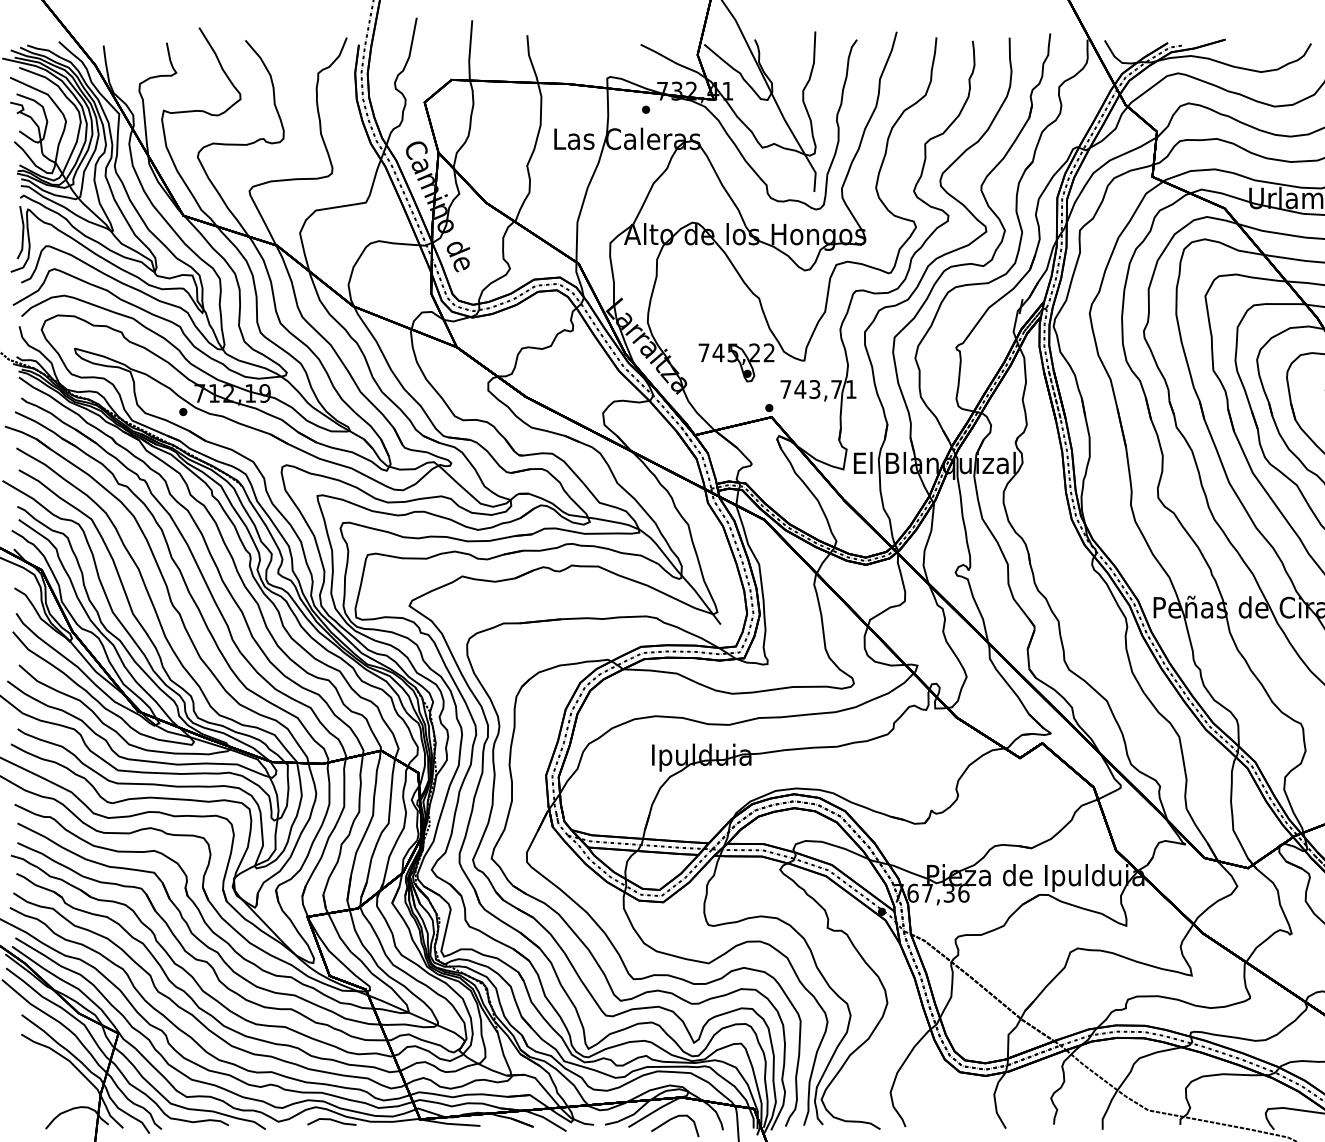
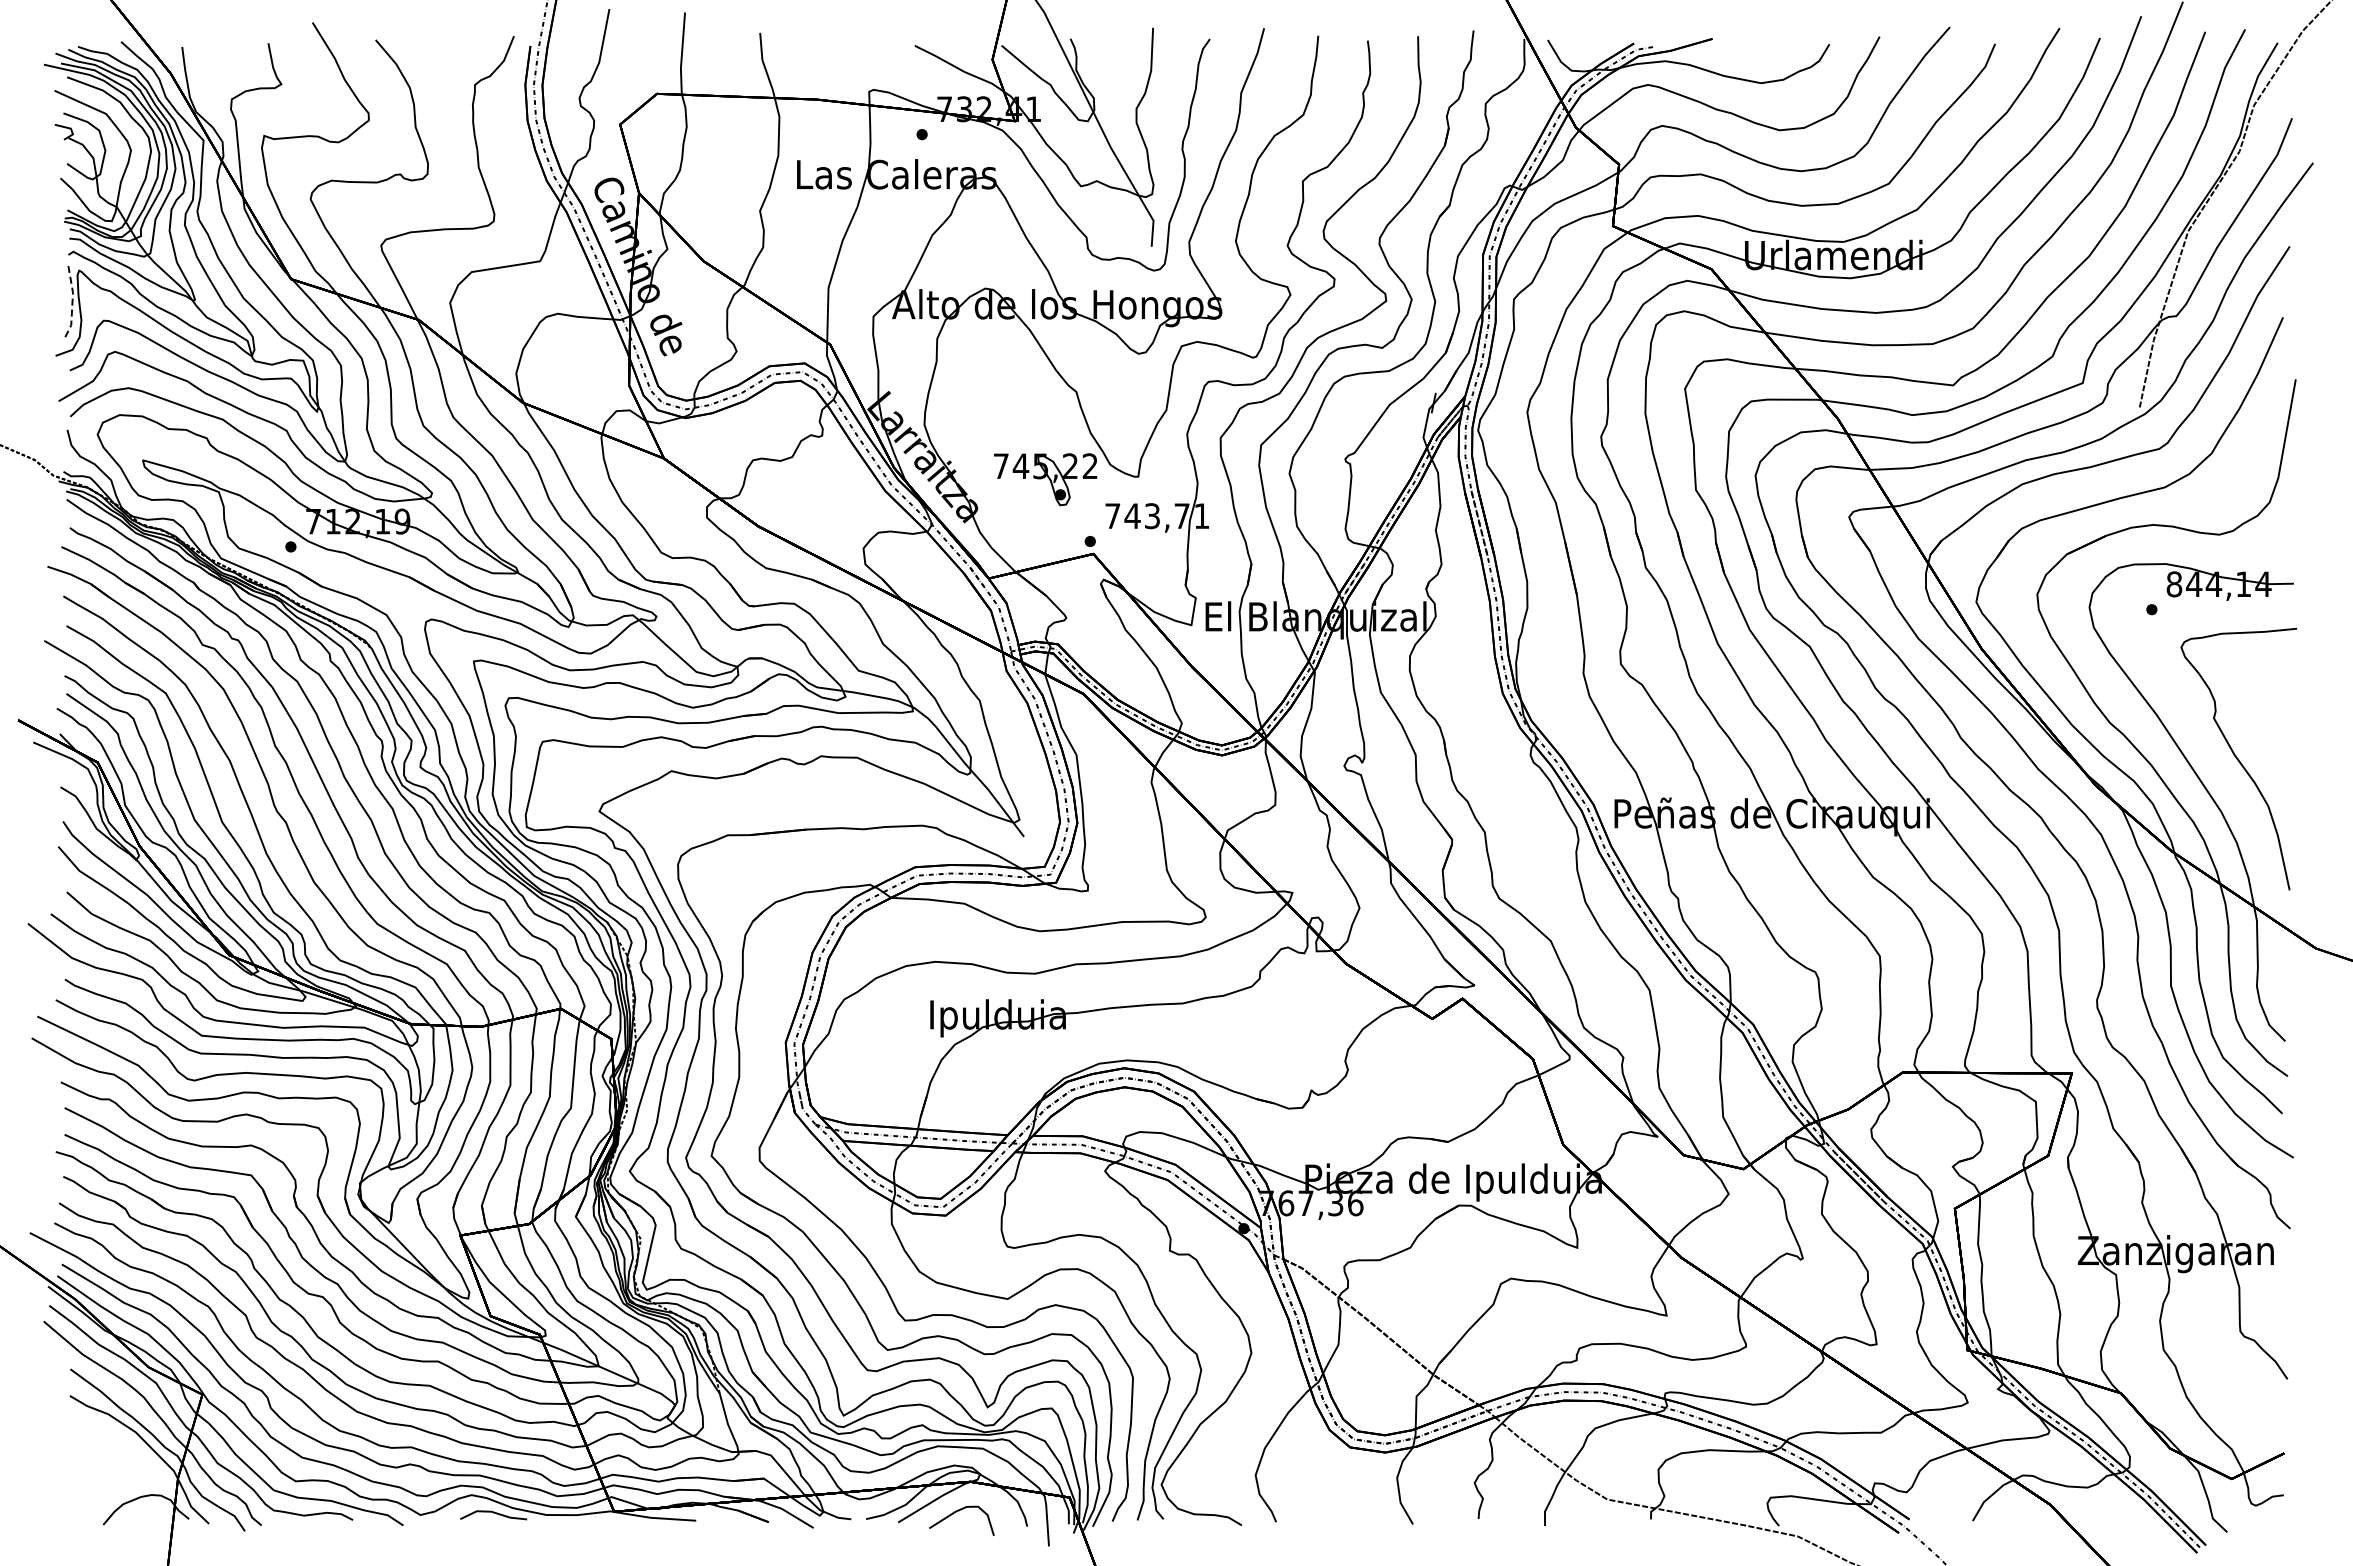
line: (23, 232) -> (72, 302), solid -> dashed

